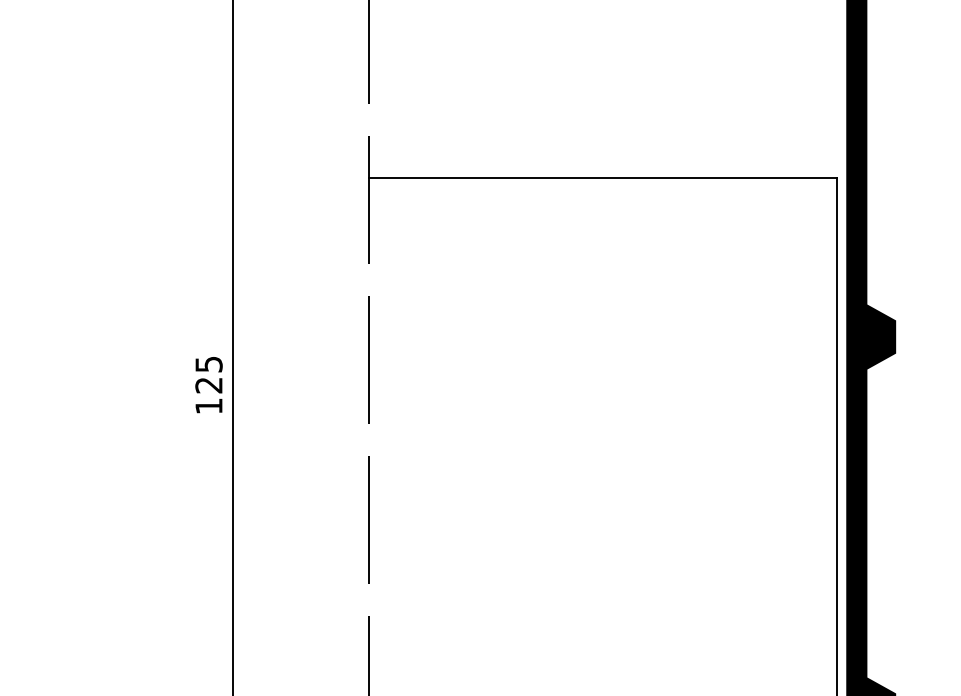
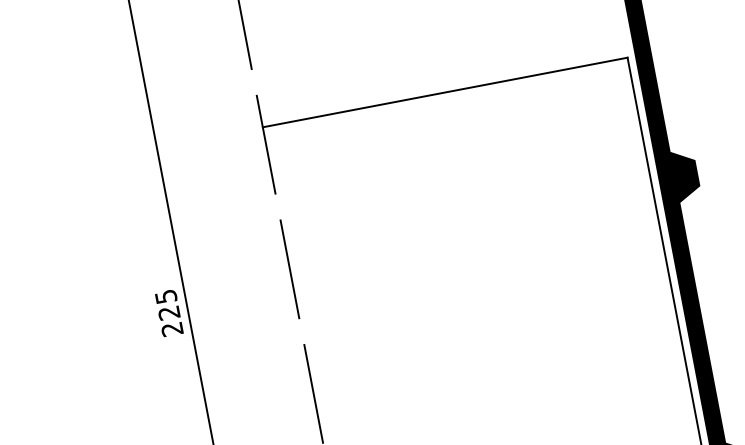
text: (208, 406) -> (171, 329), 125 -> 225

